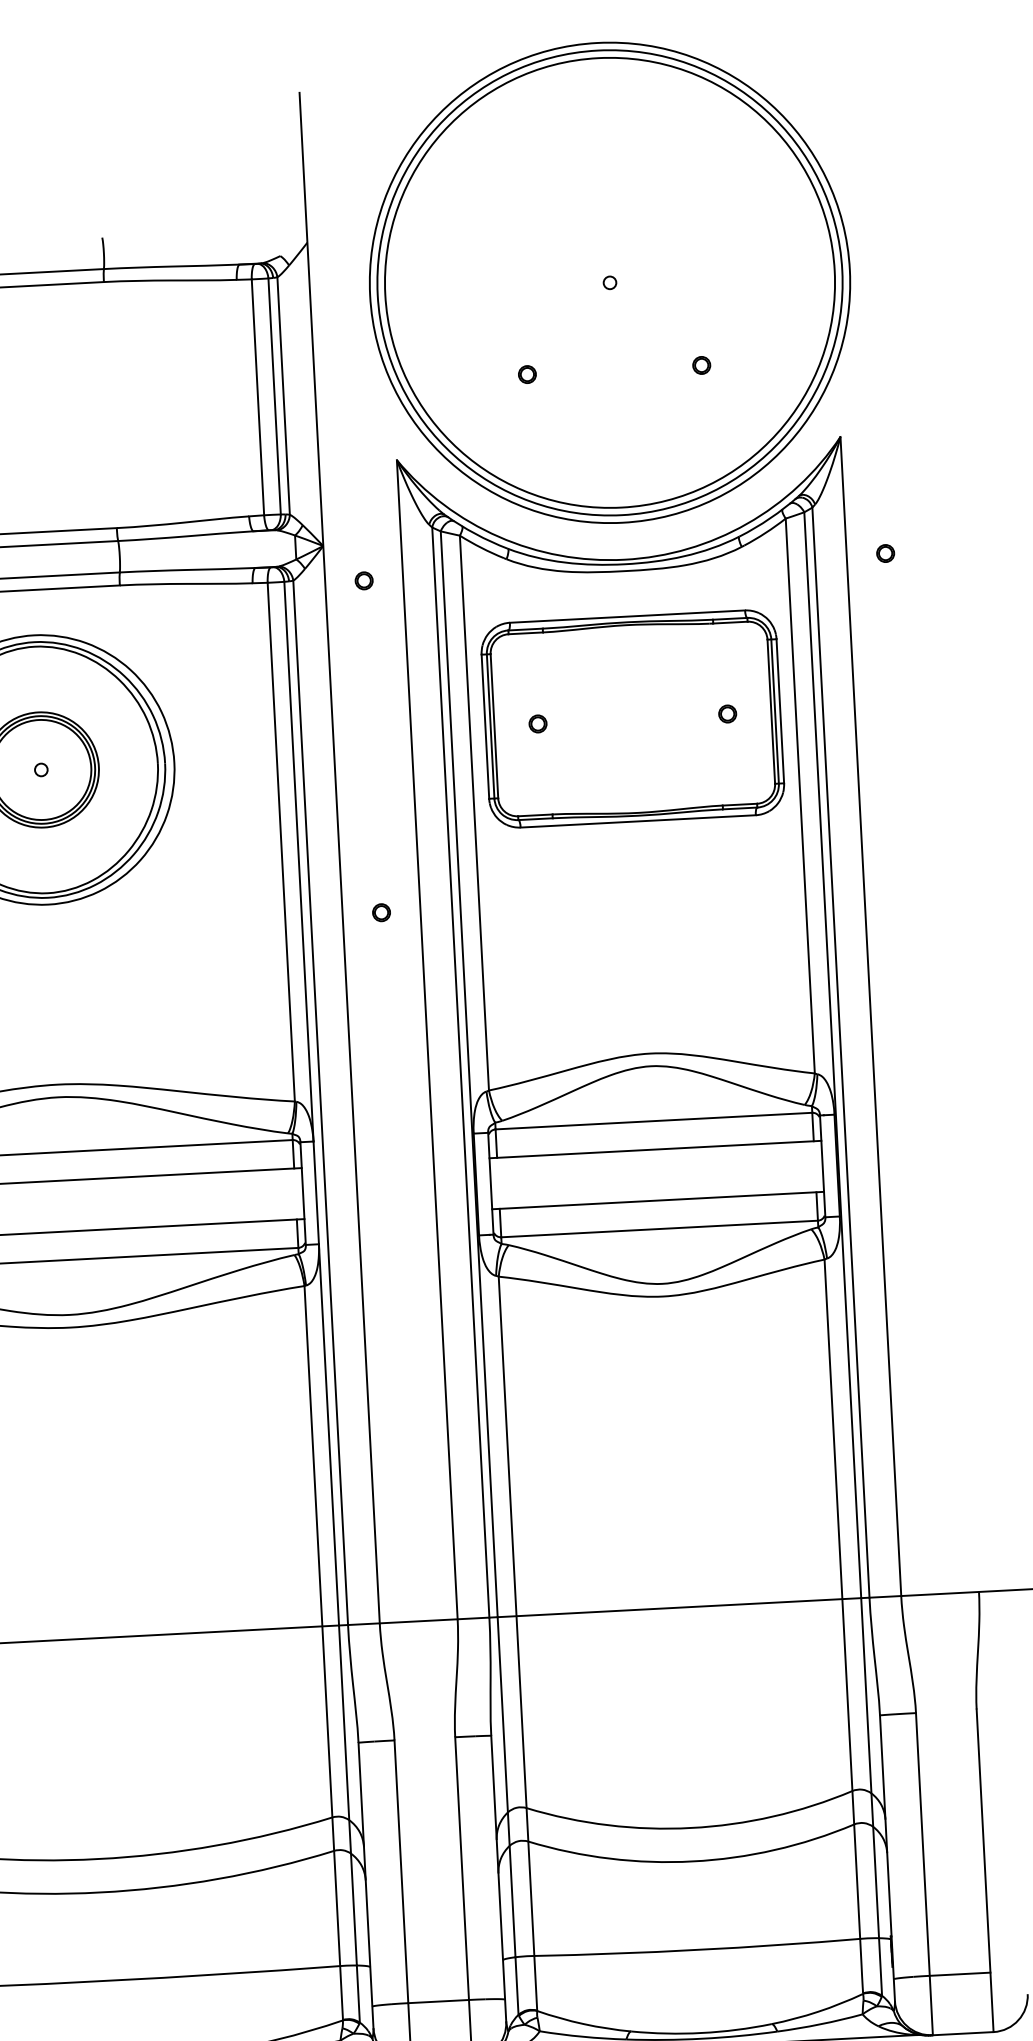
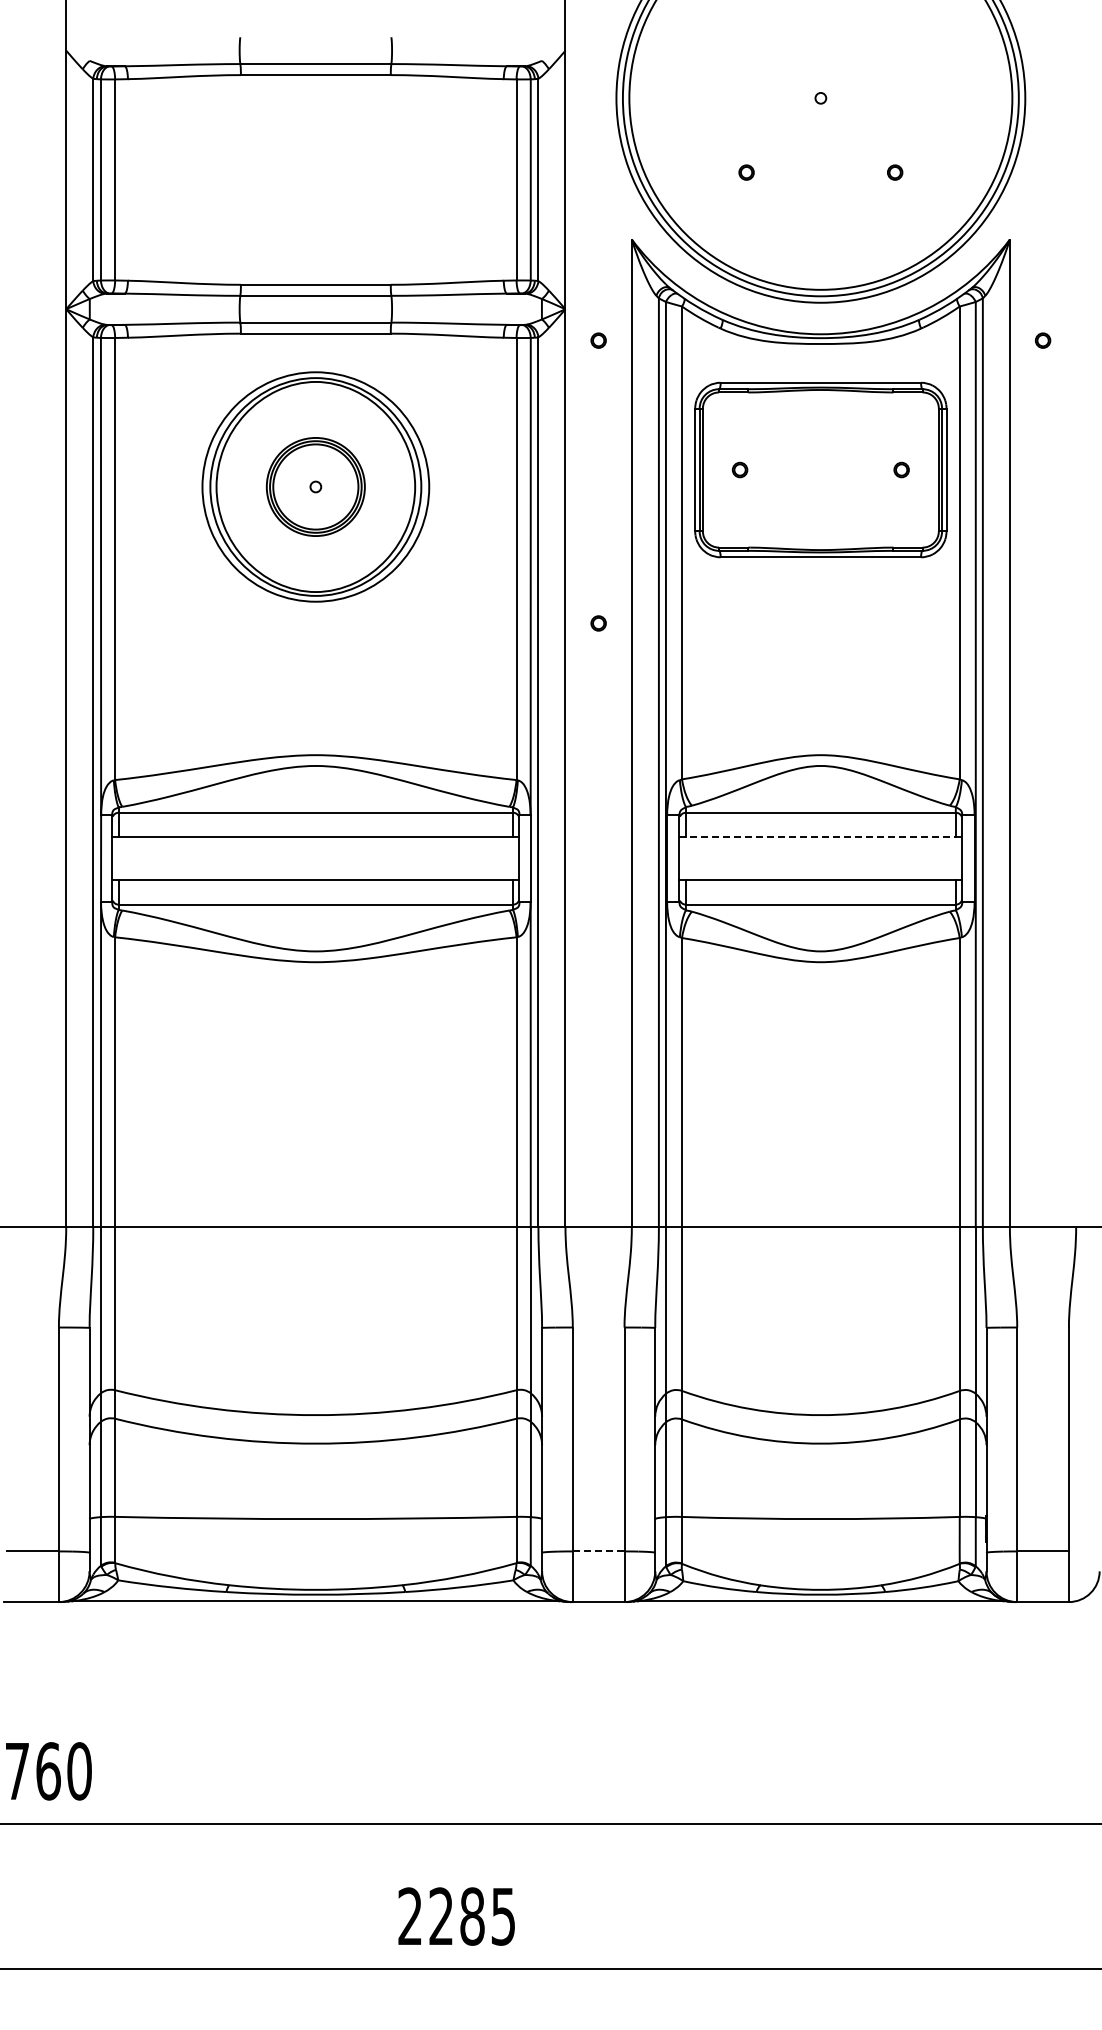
line: (656, 1148) -> (821, 836), solid -> dashed
line: (438, 2001) -> (598, 1551), solid -> dashed

